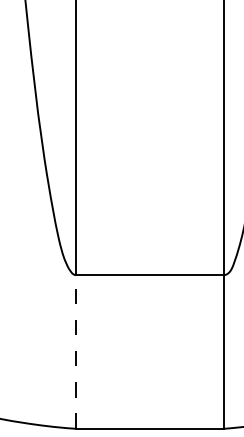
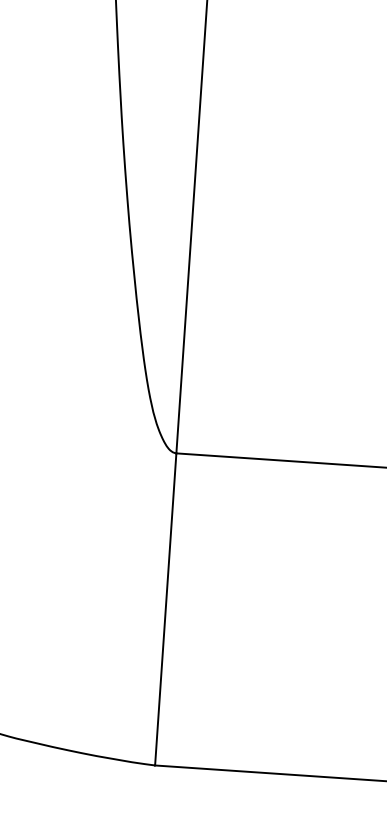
line: (75, 351) -> (164, 608), dashed -> solid

